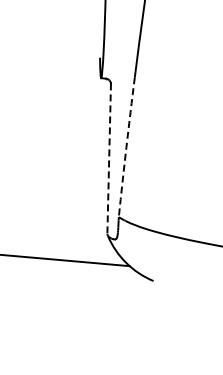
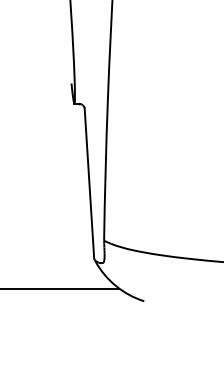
arc: (126, 147) -> (105, 170), dashed -> solid
line: (109, 158) -> (89, 183), dashed -> solid

